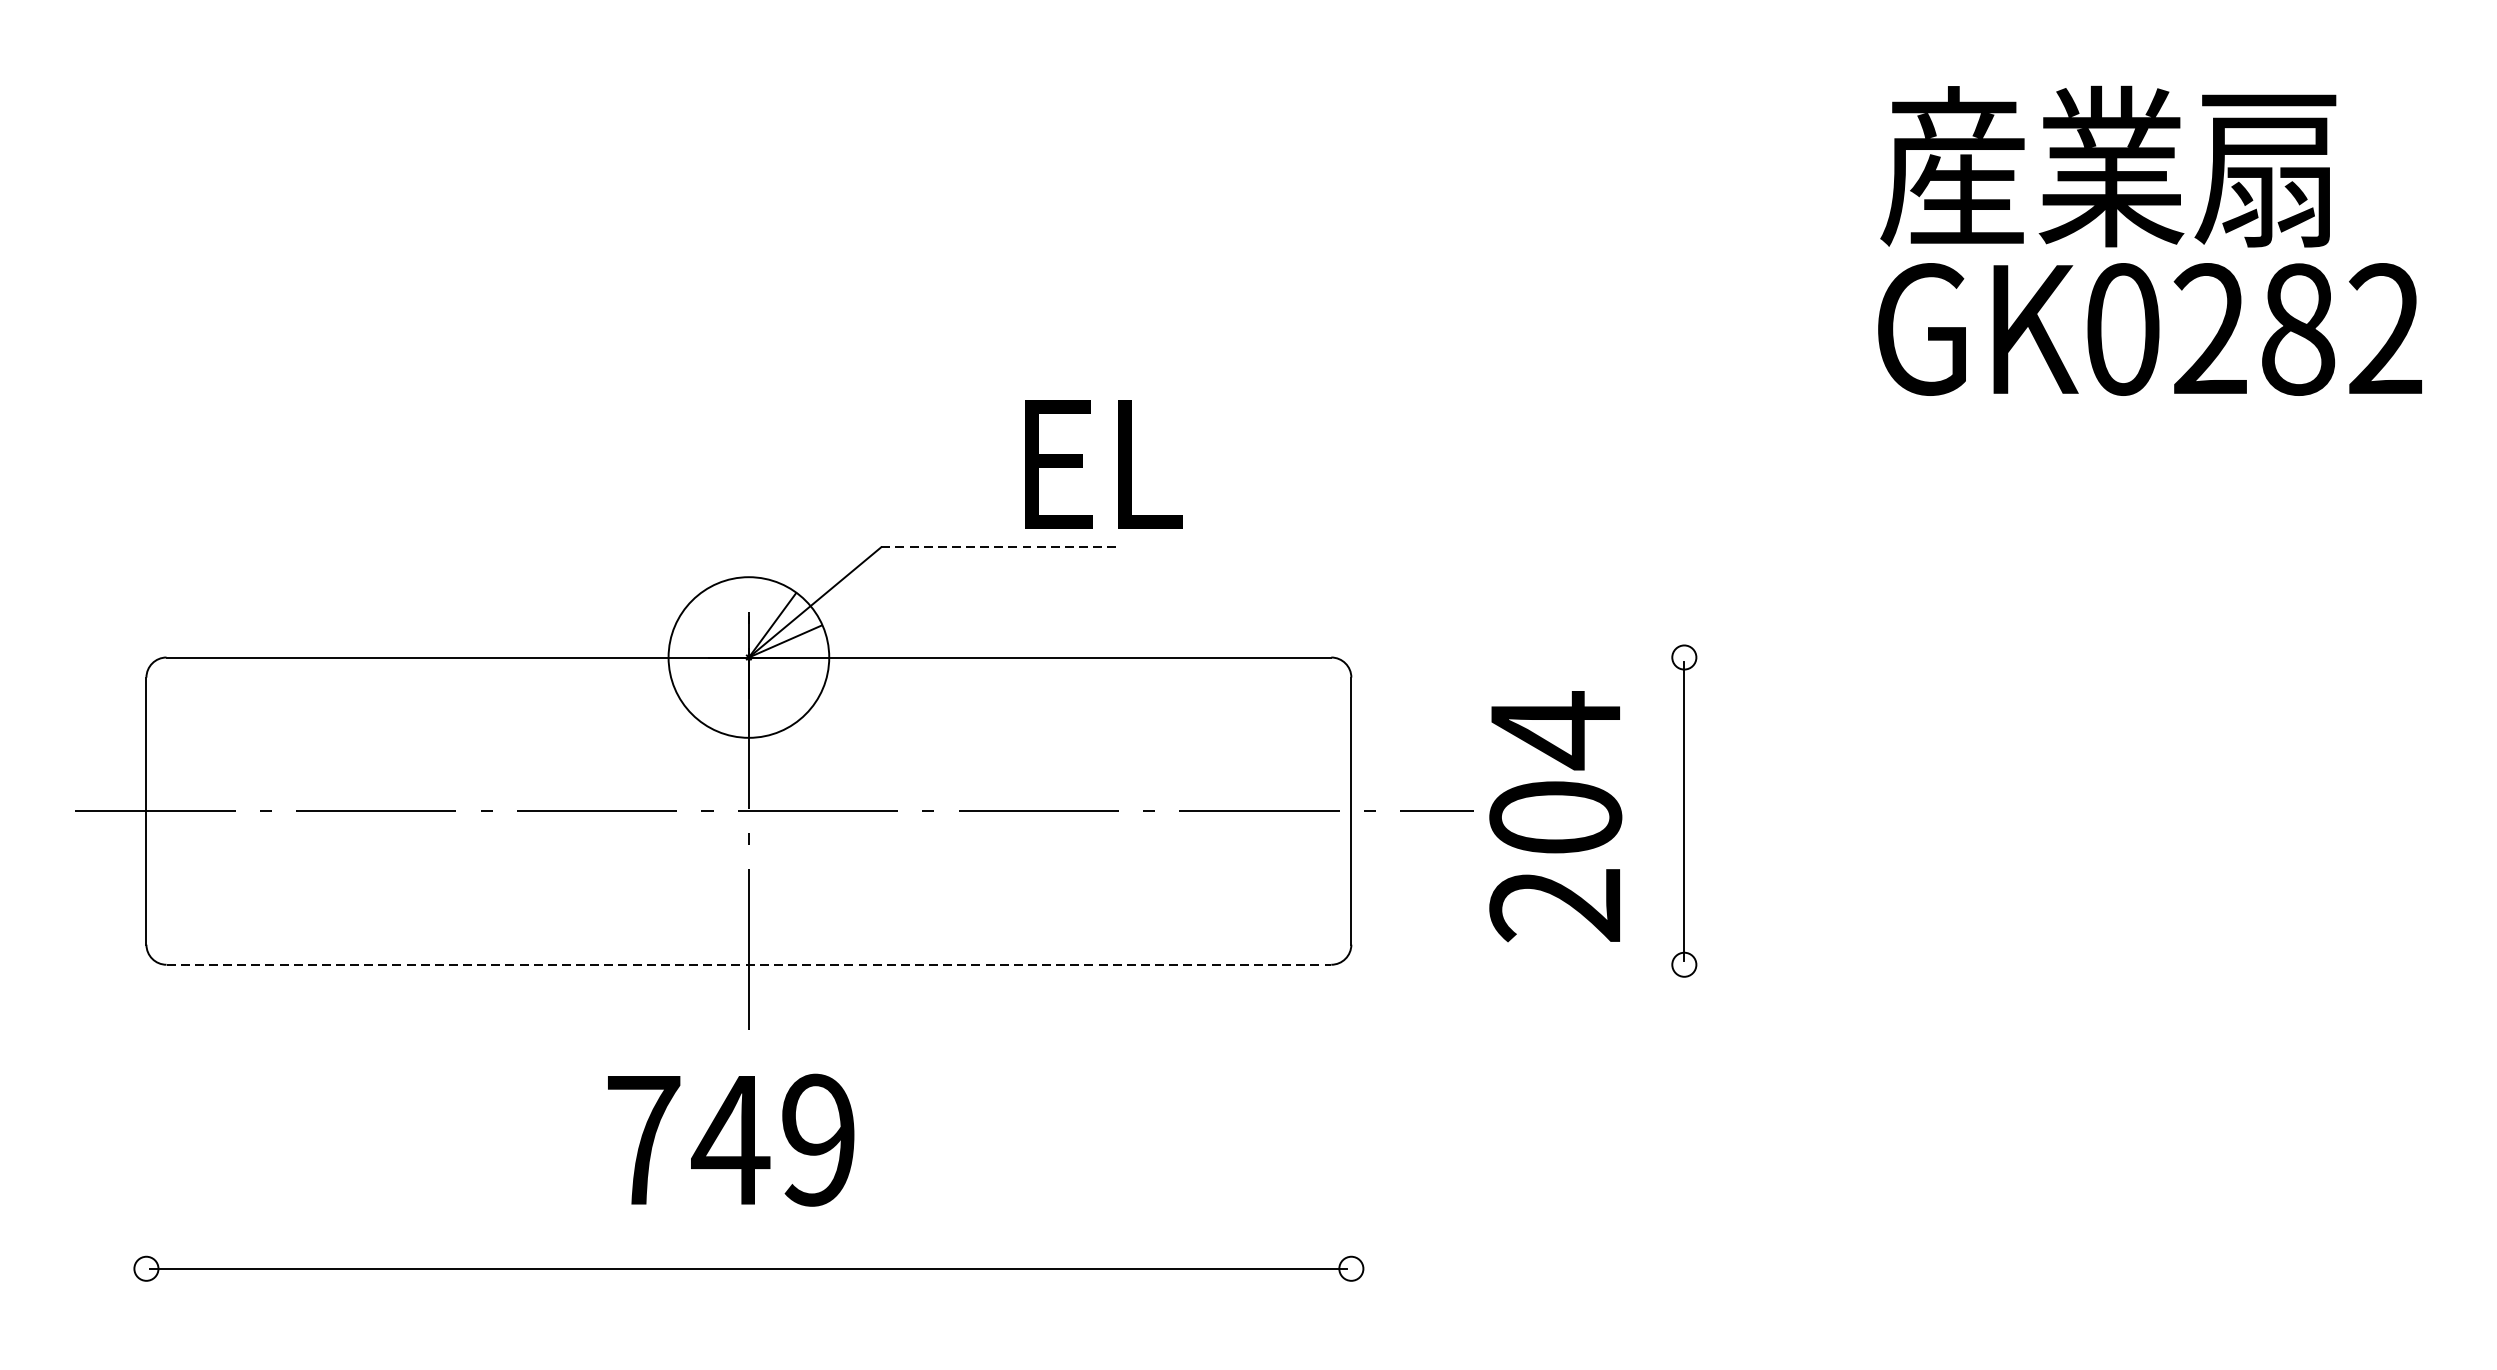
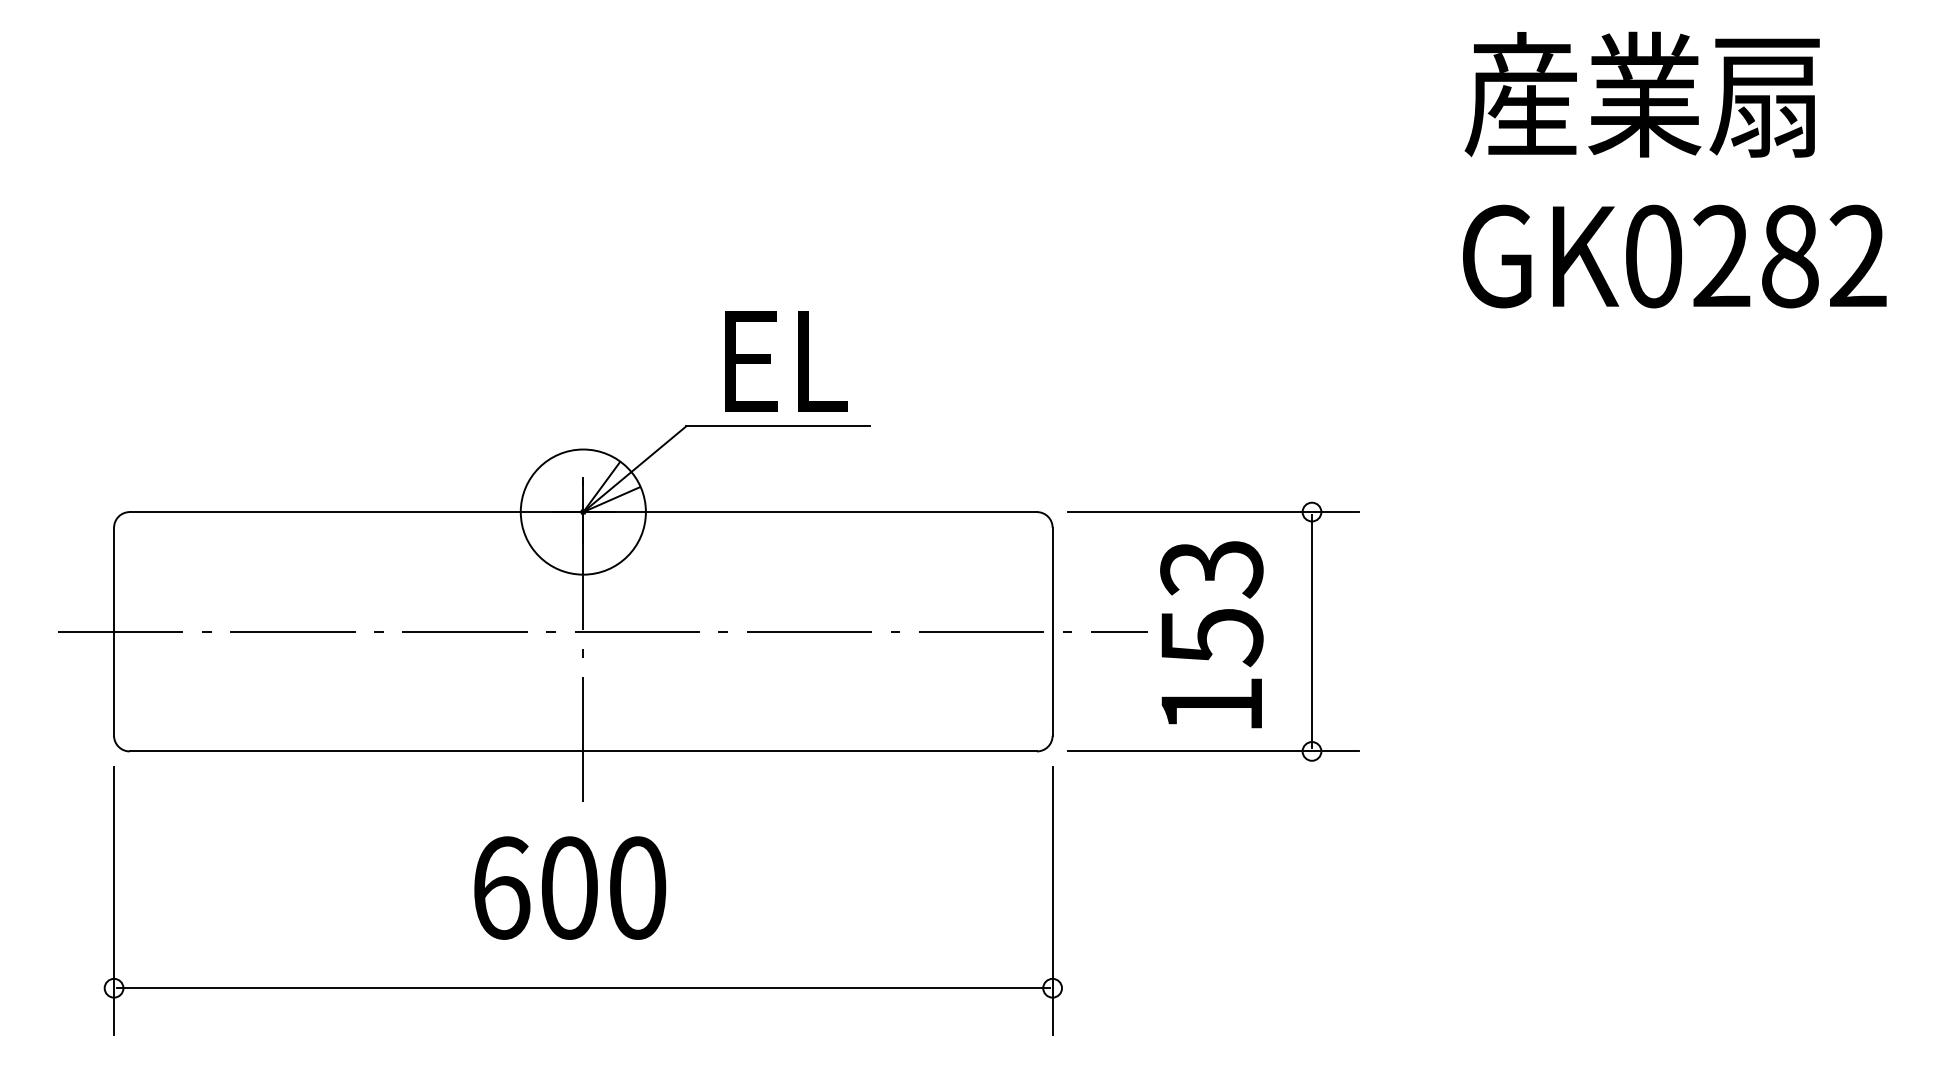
text: (2107, 166) -> (1641, 94), moved
text: (1103, 464) -> (786, 361), moved
line: (999, 547) -> (778, 426), dashed -> solid
line: (1557, 658) -> (1213, 512), added
text: (1555, 815) -> (1211, 635), 204 -> 153
line: (749, 964) -> (583, 751), dashed -> solid
line: (1557, 964) -> (1213, 751), added
text: (731, 1139) -> (569, 887), 749 -> 600
line: (146, 1157) -> (114, 901), added
line: (1351, 1157) -> (1052, 901), added

